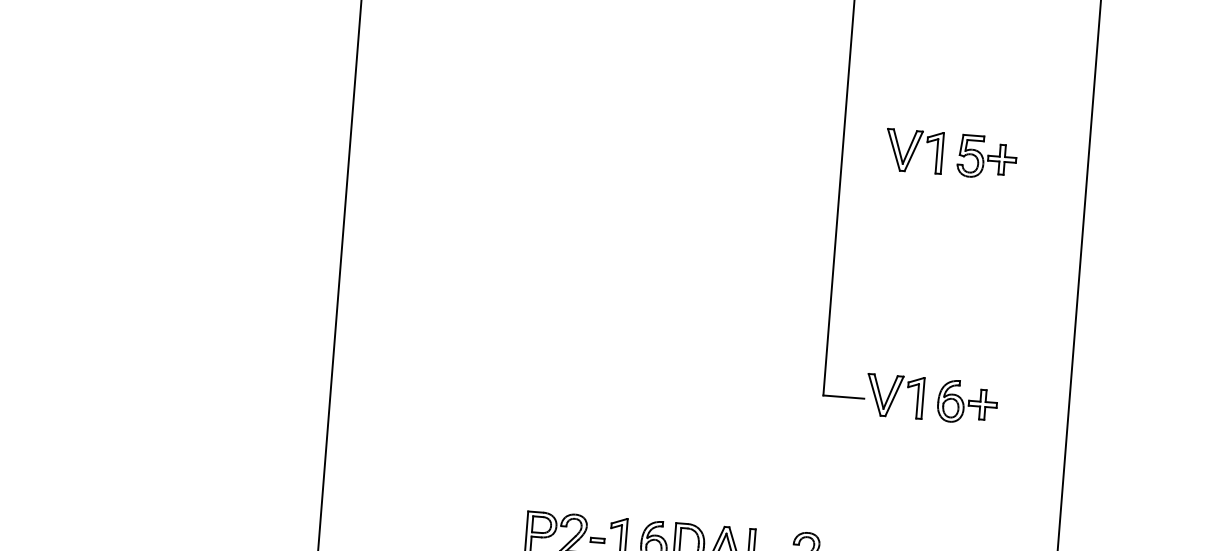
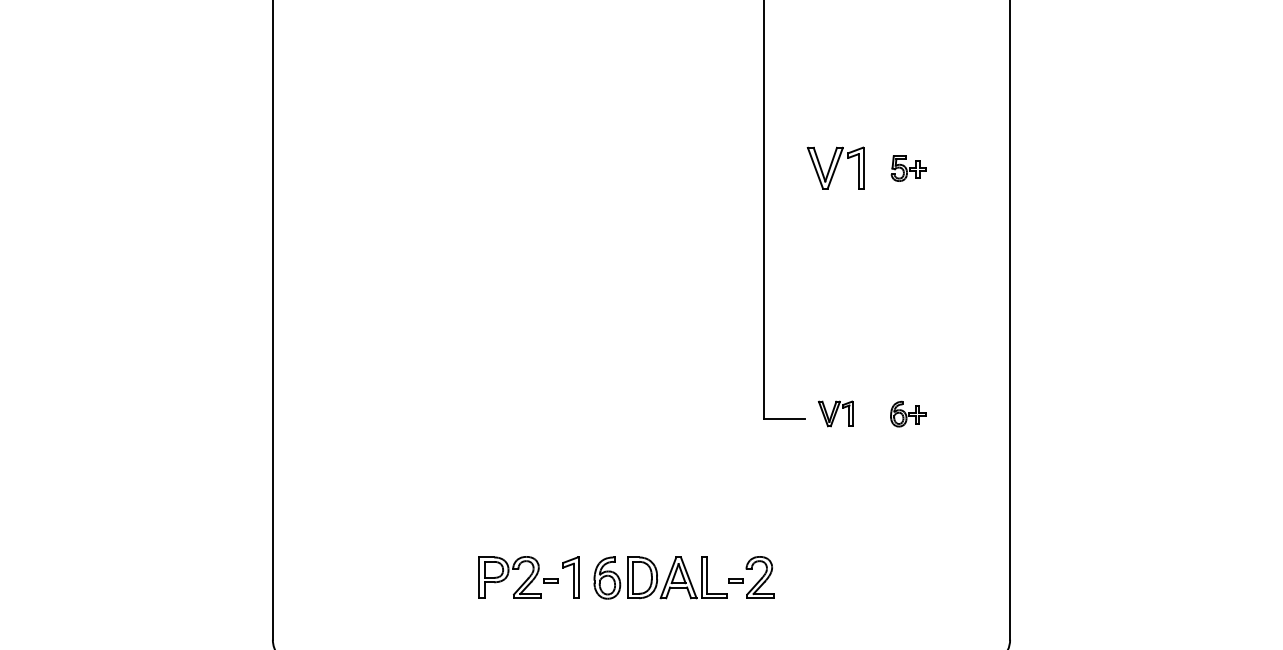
part: (986, 157) -> (908, 168), size x0.6
part: (894, 395) -> (835, 413), size x0.6
part: (967, 401) -> (908, 413), size x0.6

